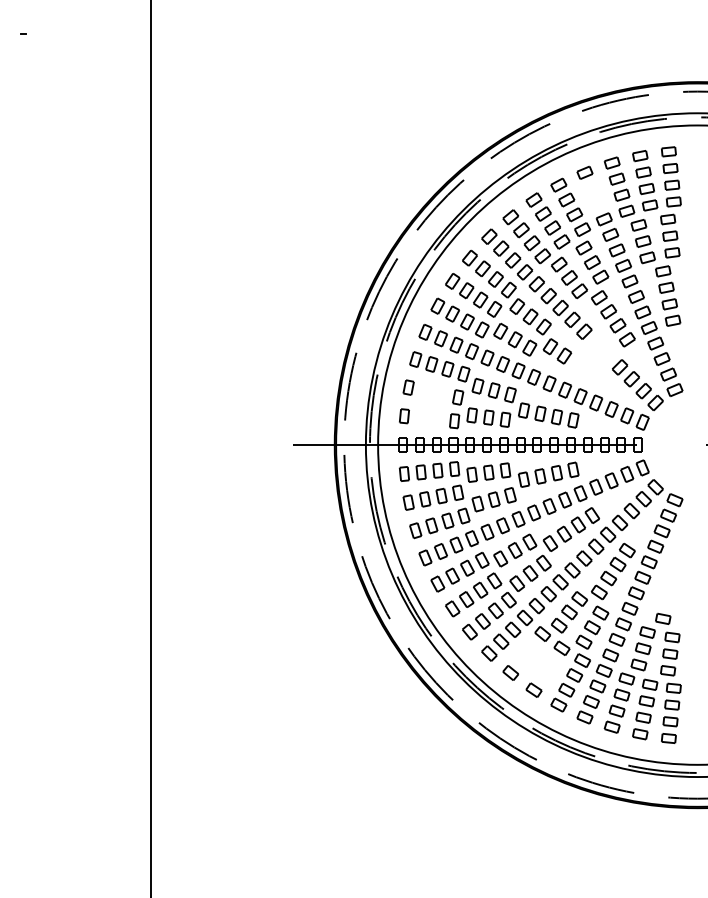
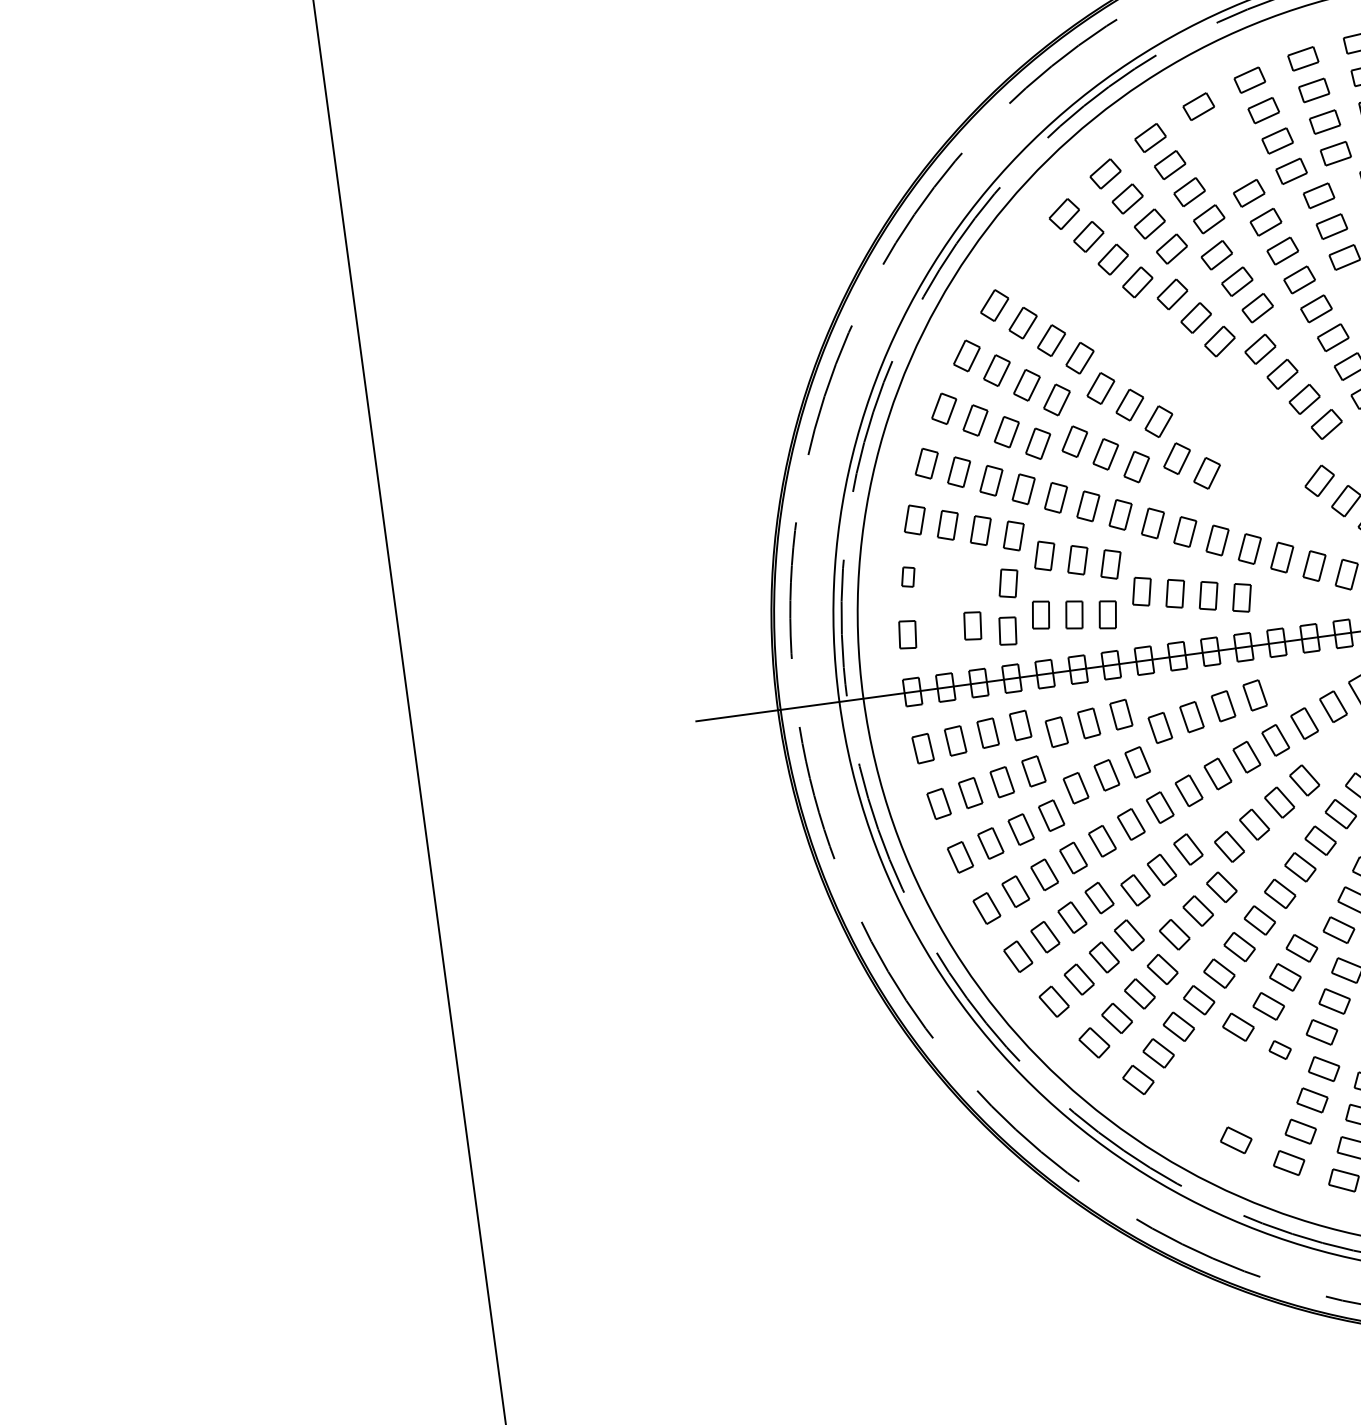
part: (536, 283) -> (1132, 337), removed
part: (408, 387) -> (908, 576), size x0.7
part: (437, 416) -> (972, 626), added
part: (561, 647) -> (1278, 1048), size x0.7
part: (510, 672) -> (1185, 1111), removed

